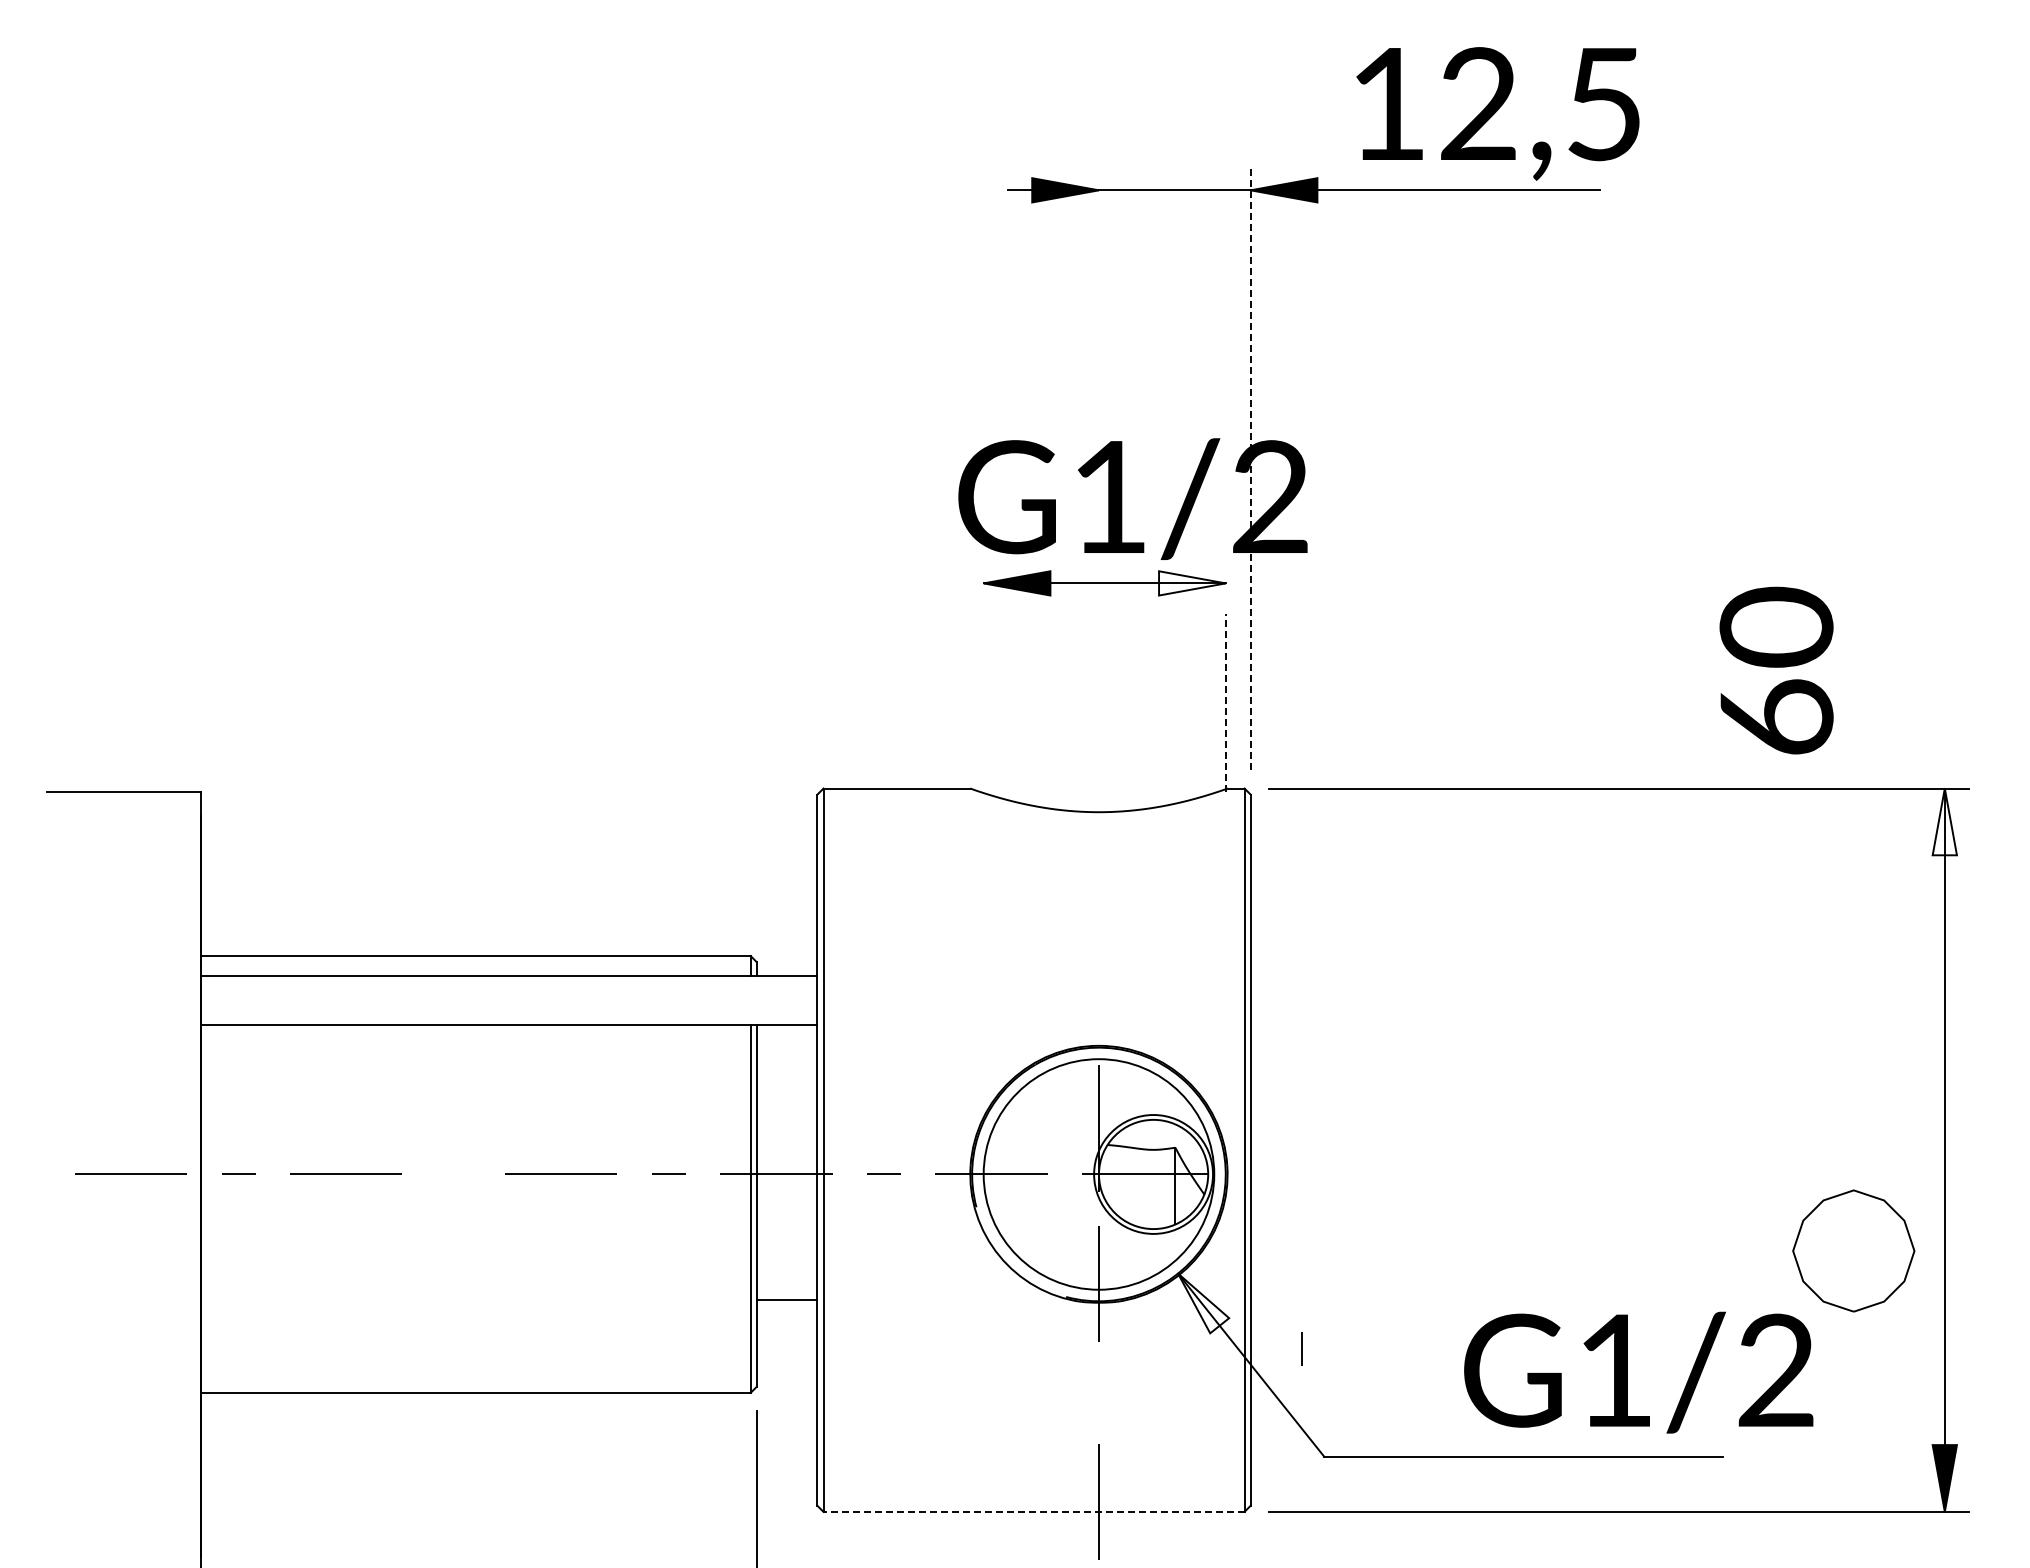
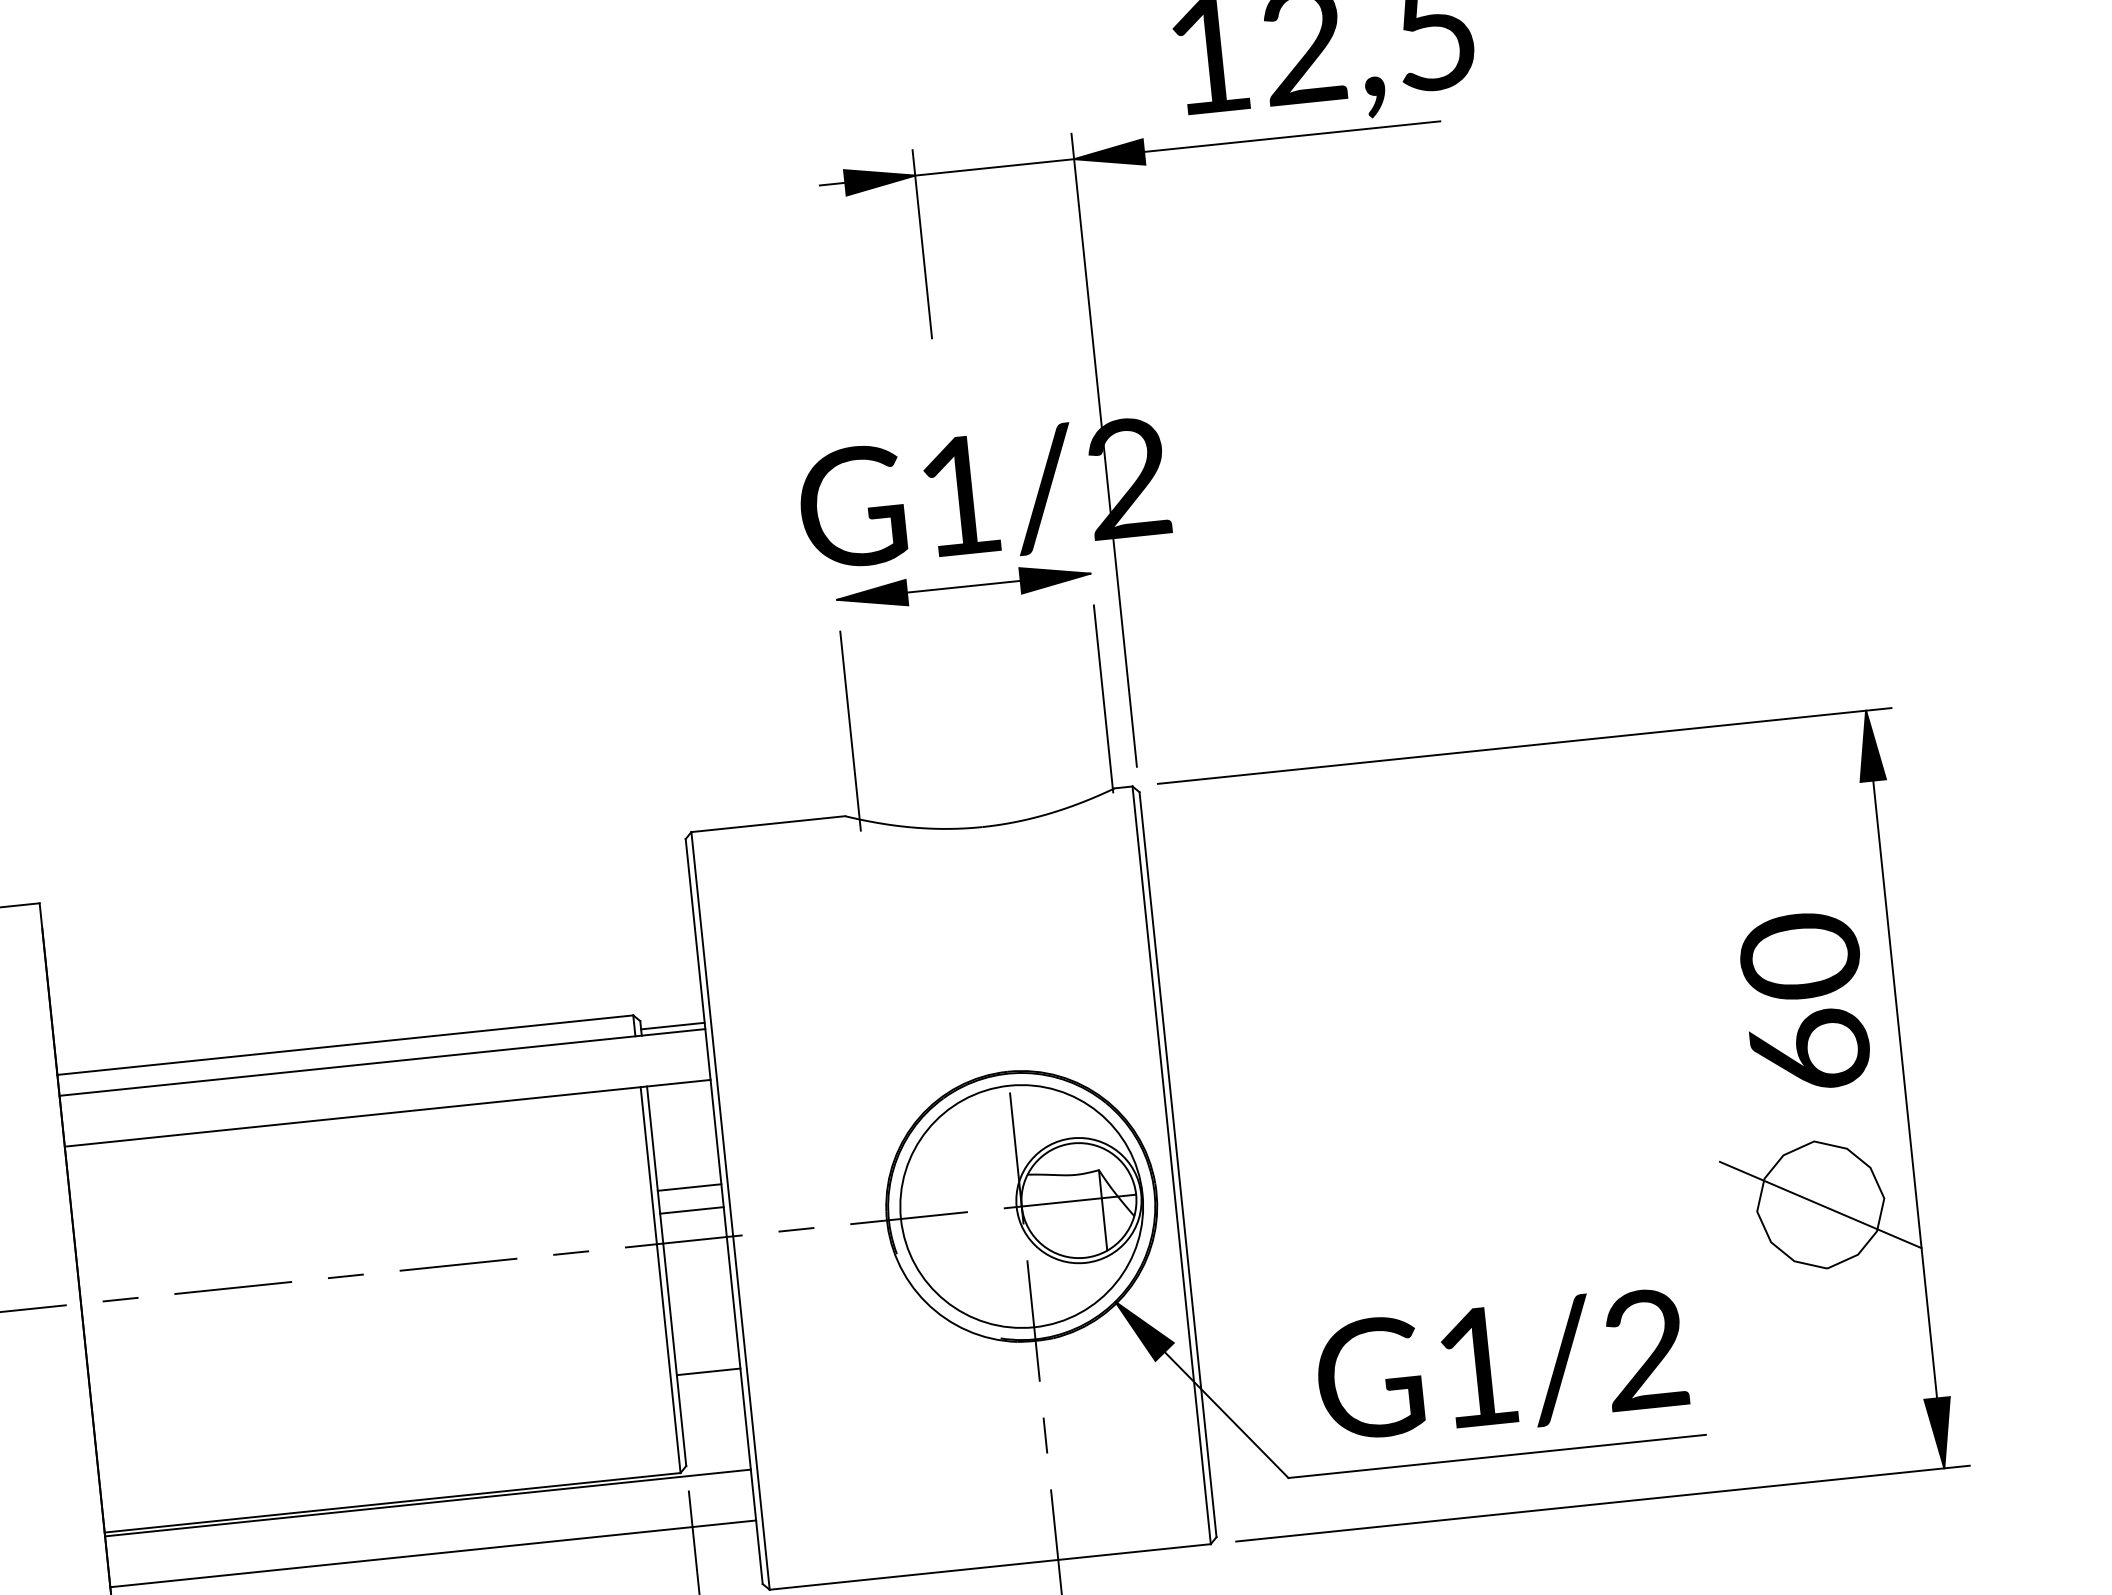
line: (1098, 255) -> (921, 243), added
line: (1250, 467) -> (1103, 449), dashed -> solid
fill: (1192, 583) -> (1055, 577), added
text: (1776, 670) -> (1804, 1001), moved
line: (1225, 702) -> (1103, 698), dashed -> solid
line: (983, 708) -> (850, 730), added
fill: (1944, 821) -> (1869, 745), added
line: (786, 969) -> (672, 1025), added
line: (786, 1124) -> (689, 1188), added
line: (786, 1145) -> (691, 1210), added
line: (453, 1173) -> (345, 1275), added
line: (1853, 1250) -> (1820, 1204), added
fill: (1203, 1303) -> (1145, 1330), added
line: (1301, 1348) -> (1044, 1434), moved
text: (1638, 1372) -> (1501, 1366), moved
line: (508, 1396) -> (427, 1503), added
line: (508, 1445) -> (432, 1554), added
line: (1034, 1511) -> (990, 1566), dashed -> solid

